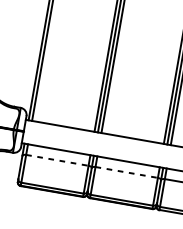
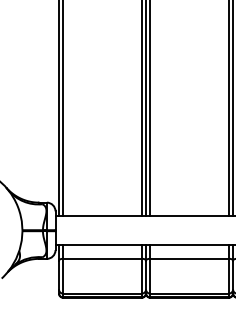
line: (58, 160) -> (103, 258), dashed -> solid
line: (127, 172) -> (190, 258), dashed -> solid

